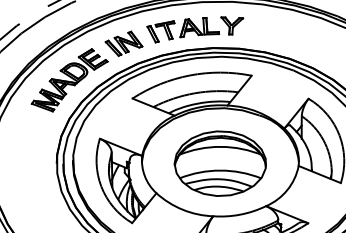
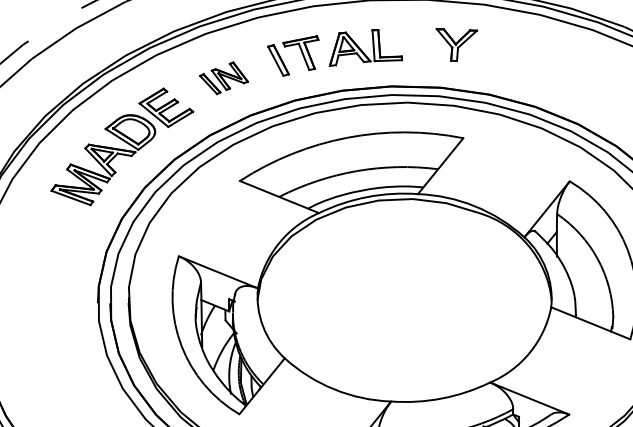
part: (232, 25) -> (457, 44), moved
part: (123, 43) -> (223, 77), size x0.7
part: (219, 163) -> (402, 302), removed

